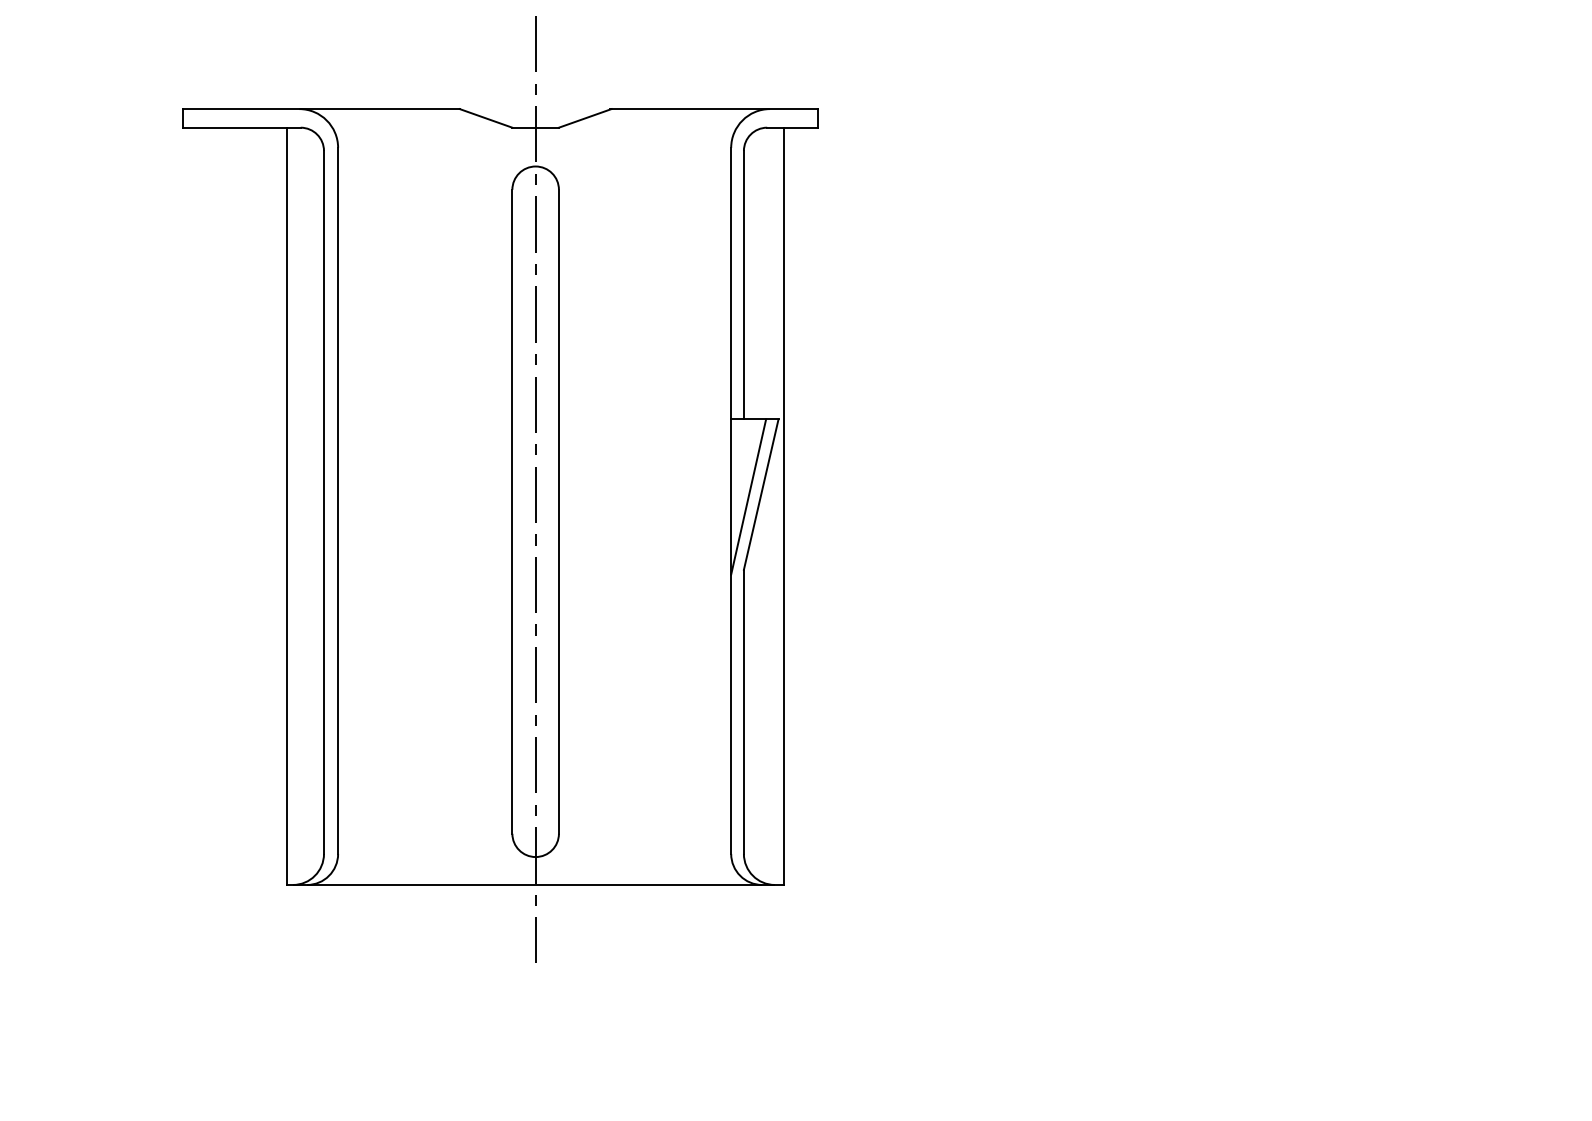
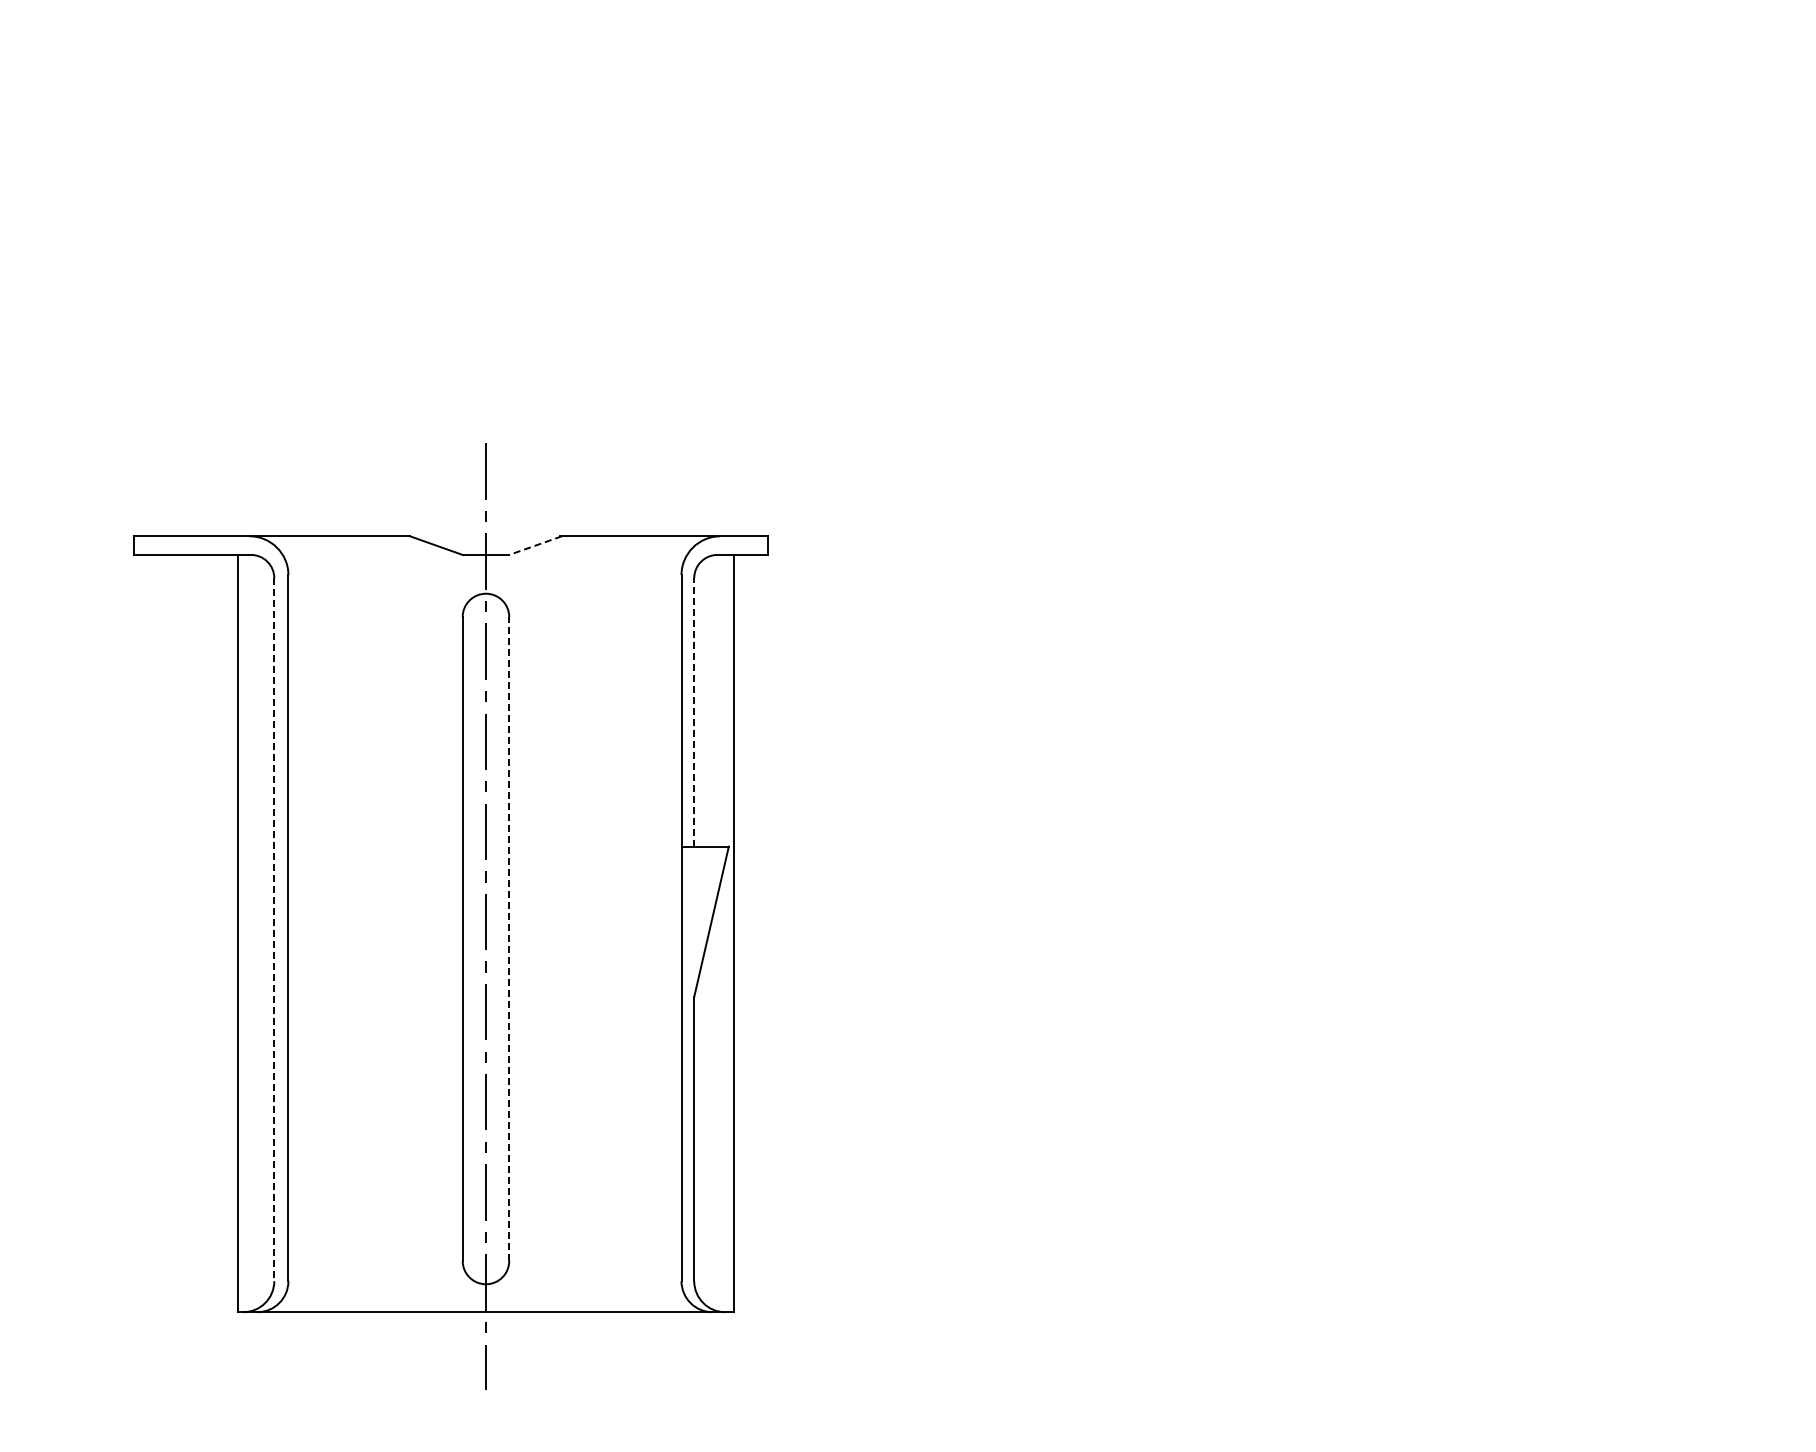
line: (585, 118) -> (535, 545), solid -> dashed
line: (744, 284) -> (694, 711), solid -> dashed
line: (748, 496) -> (698, 923), removed
line: (324, 503) -> (274, 930), solid -> dashed
line: (559, 512) -> (509, 939), solid -> dashed

